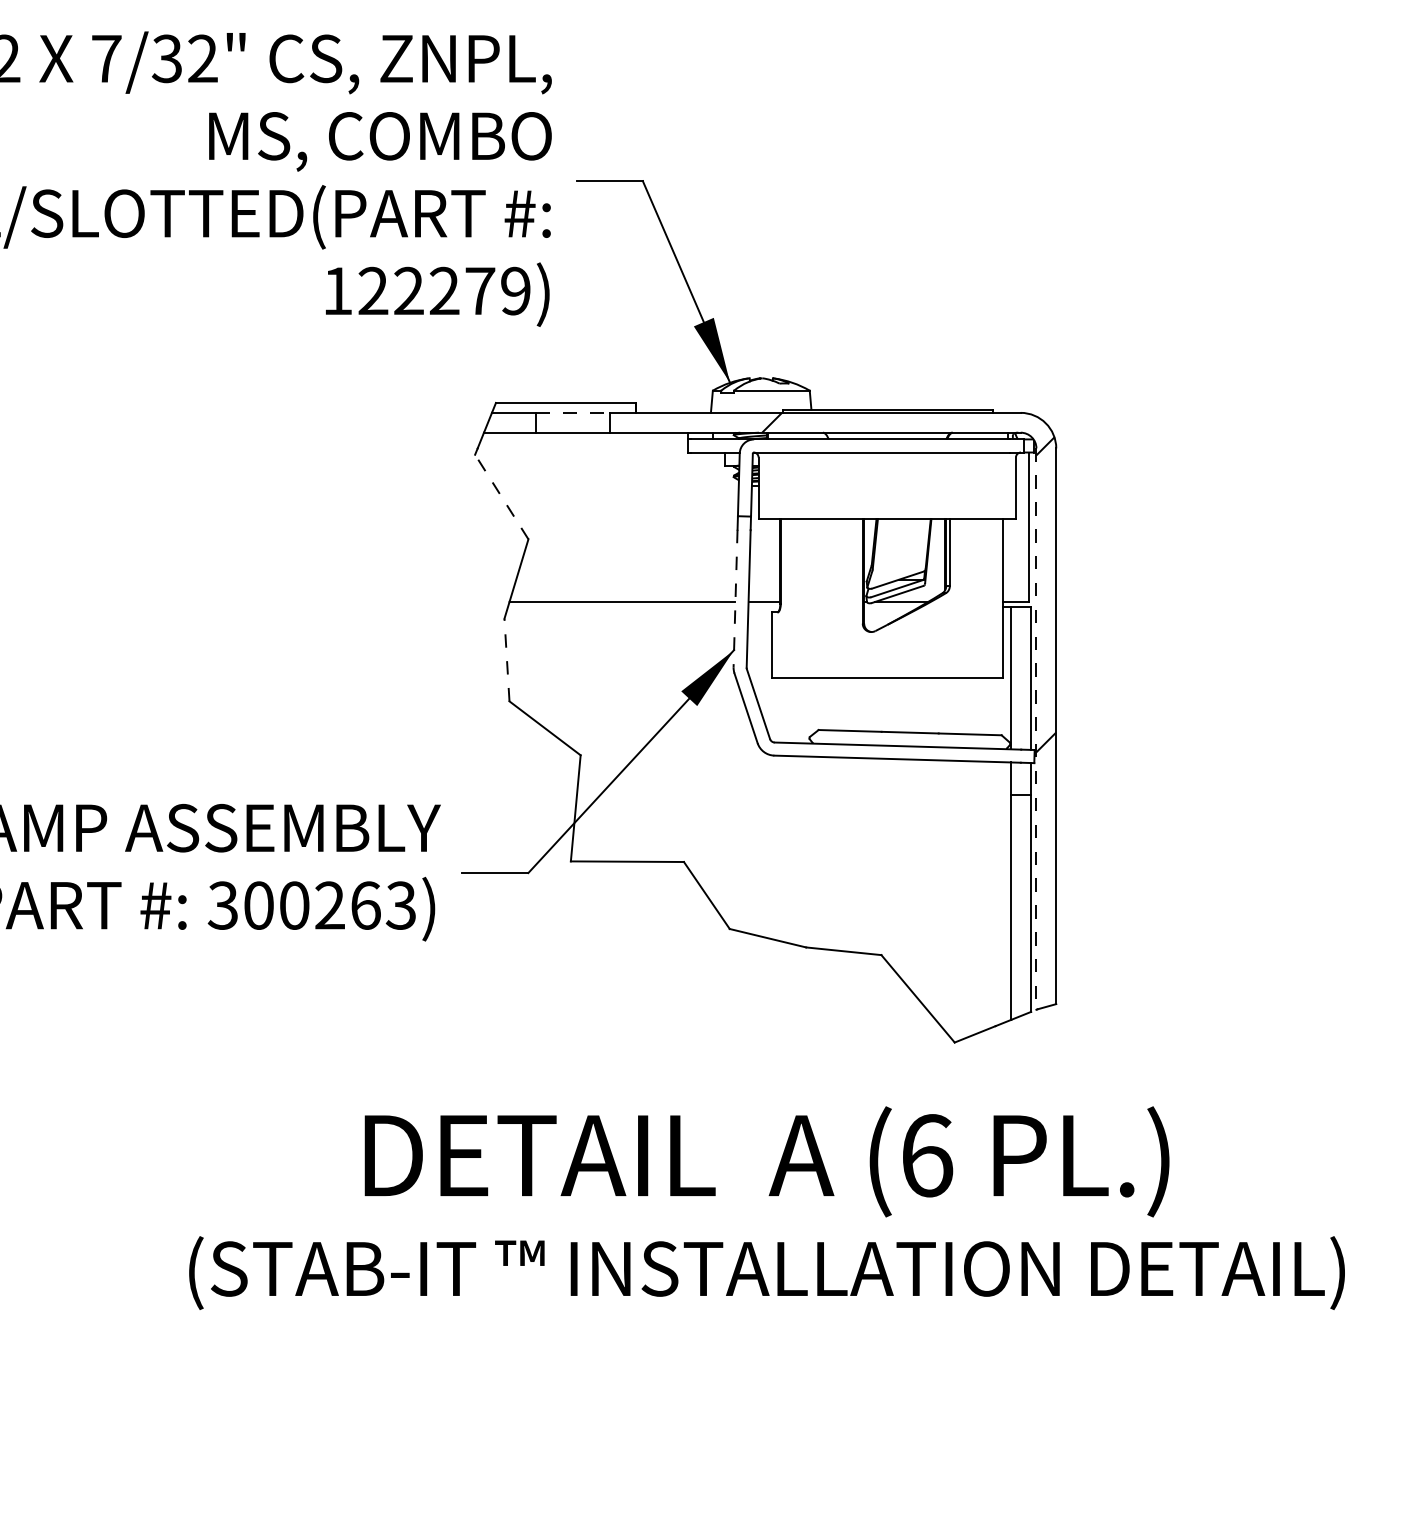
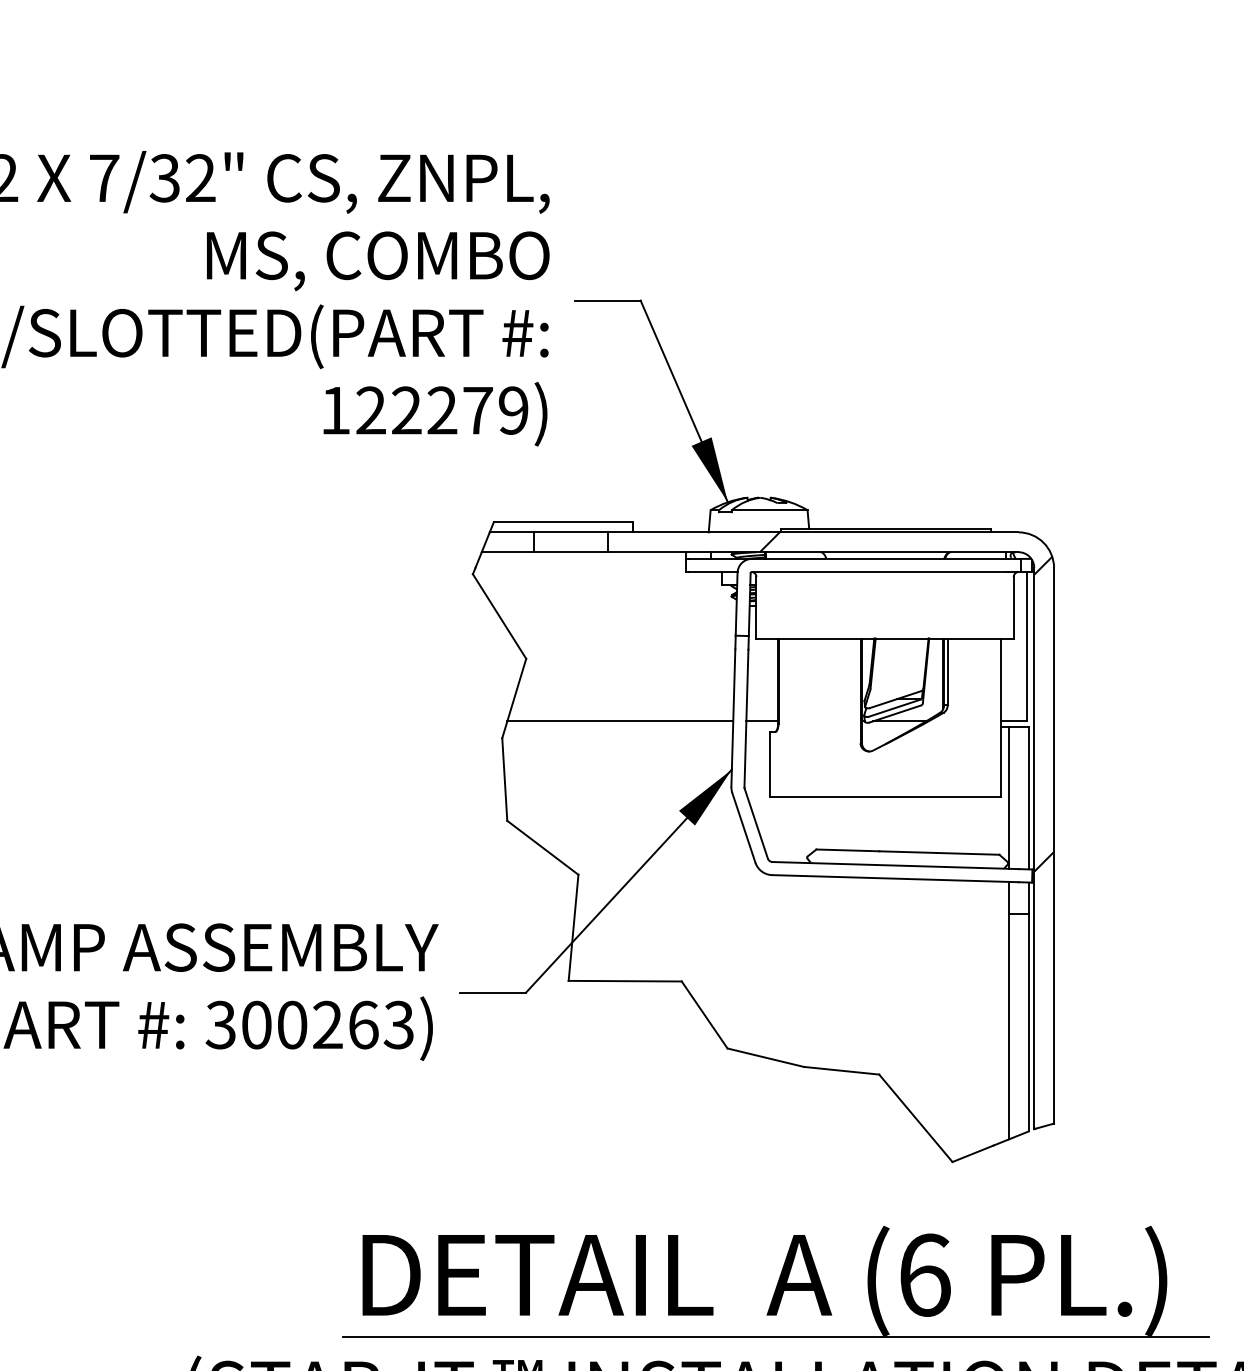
line: (573, 412) -> (571, 531), dashed -> solid
line: (501, 497) -> (499, 616), dashed -> solid
line: (735, 598) -> (733, 717), dashed -> solid
line: (506, 659) -> (504, 778), dashed -> solid
line: (1036, 729) -> (1034, 848), dashed -> solid
line: (778, 1217) -> (776, 1336), added

